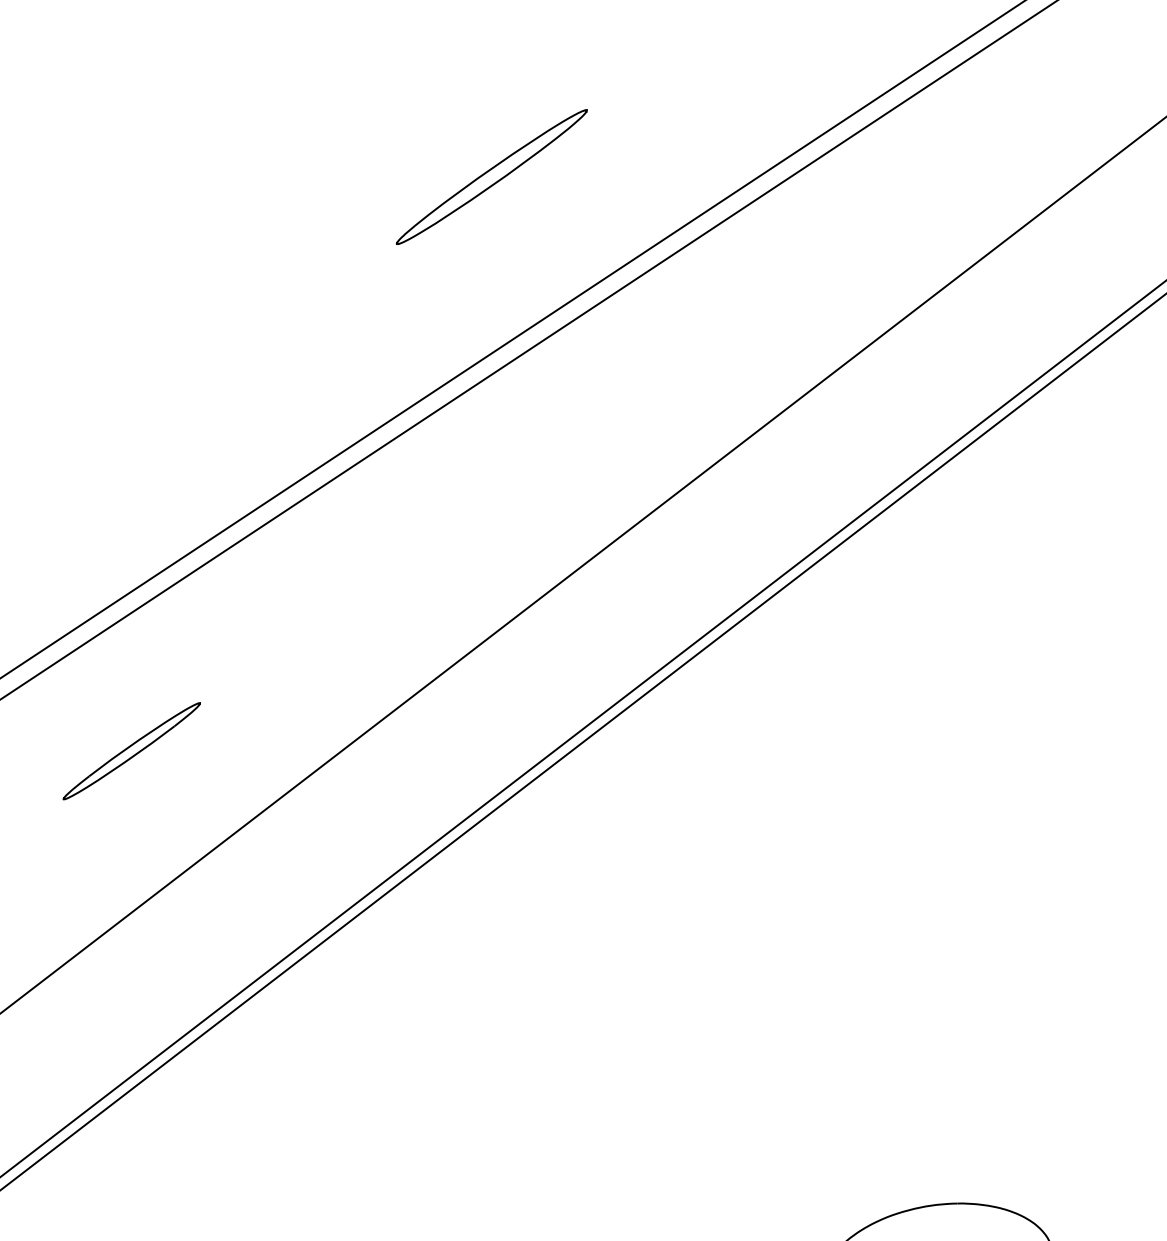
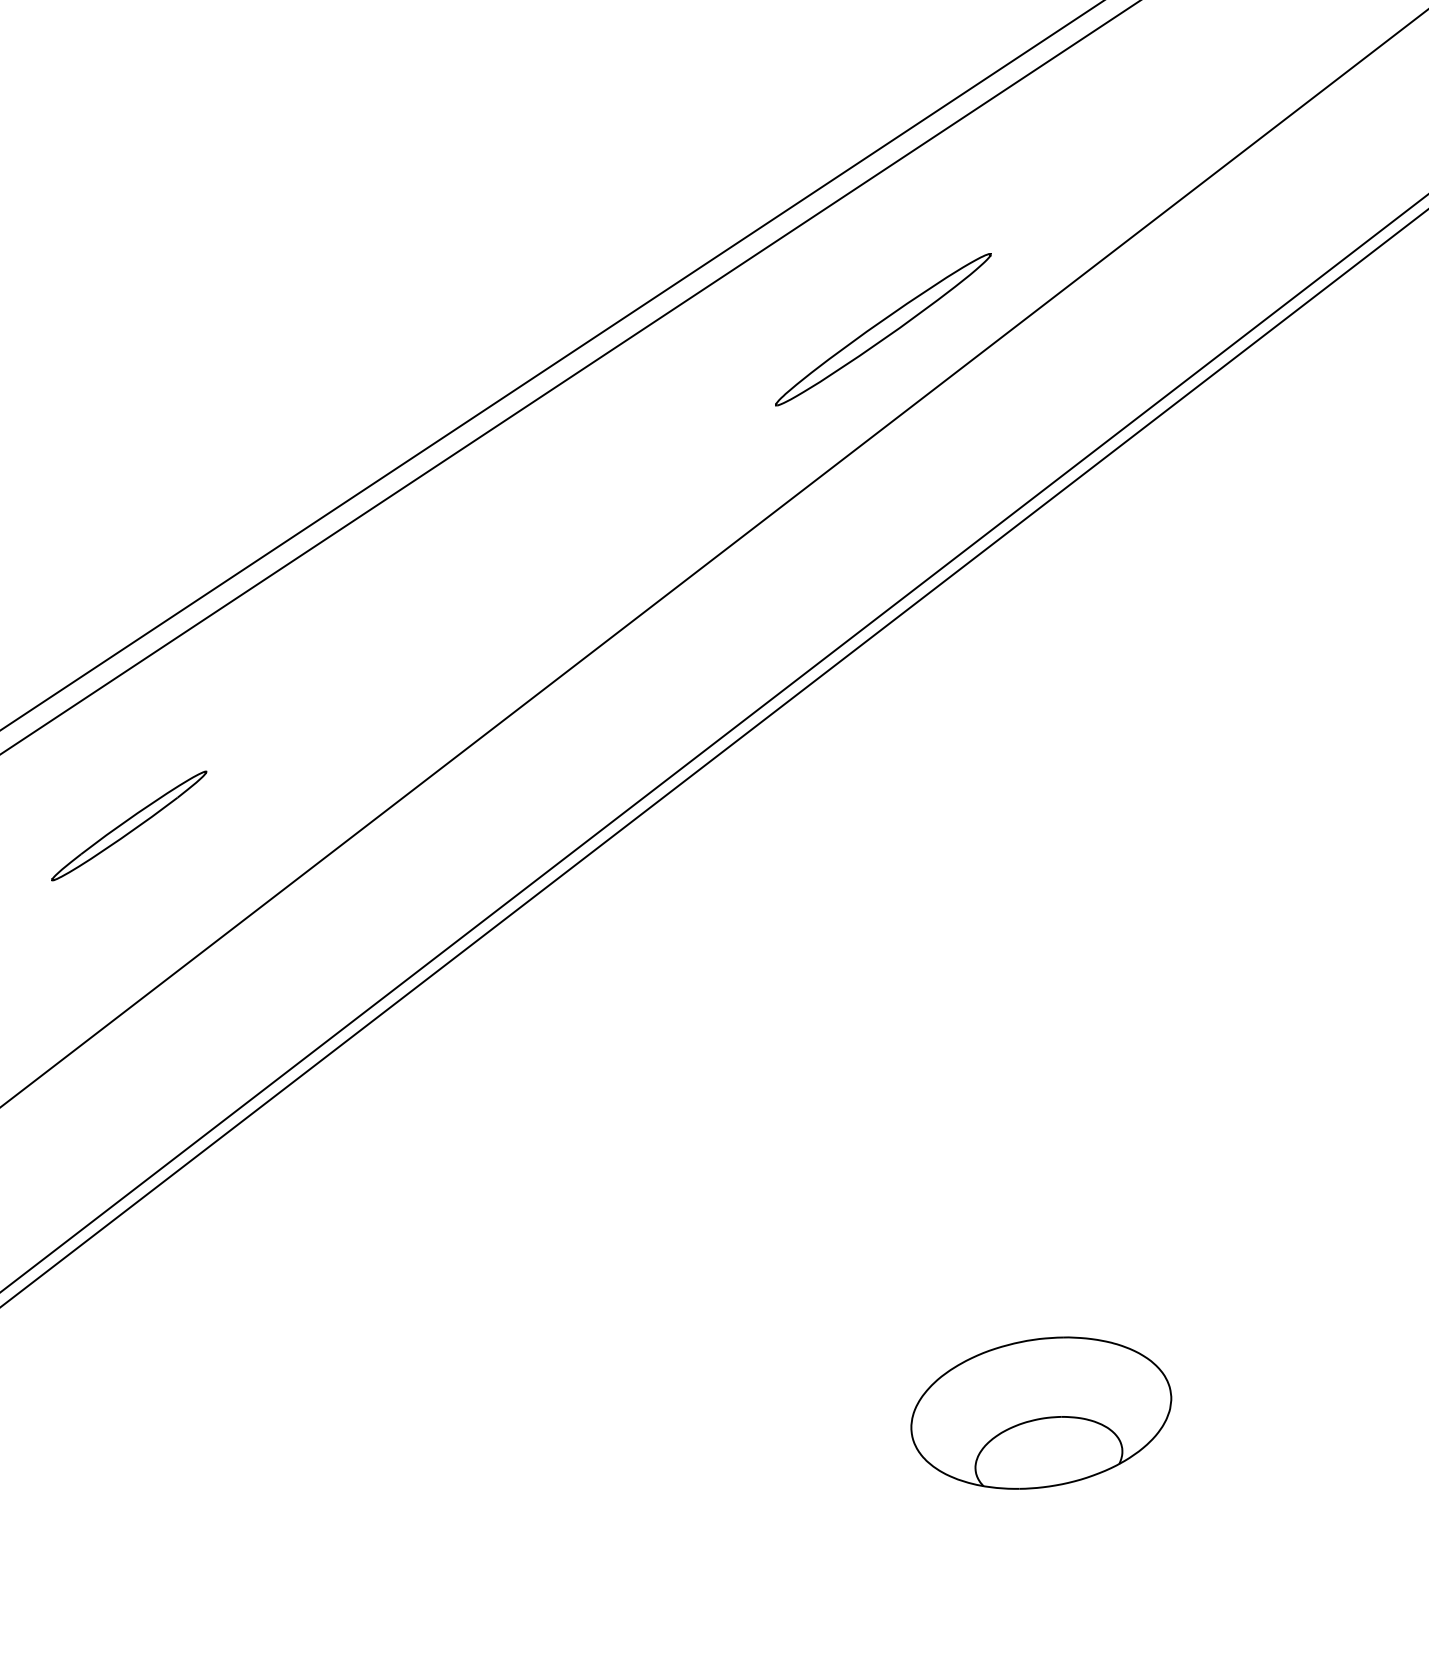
part: (491, 176) -> (883, 329), moved

